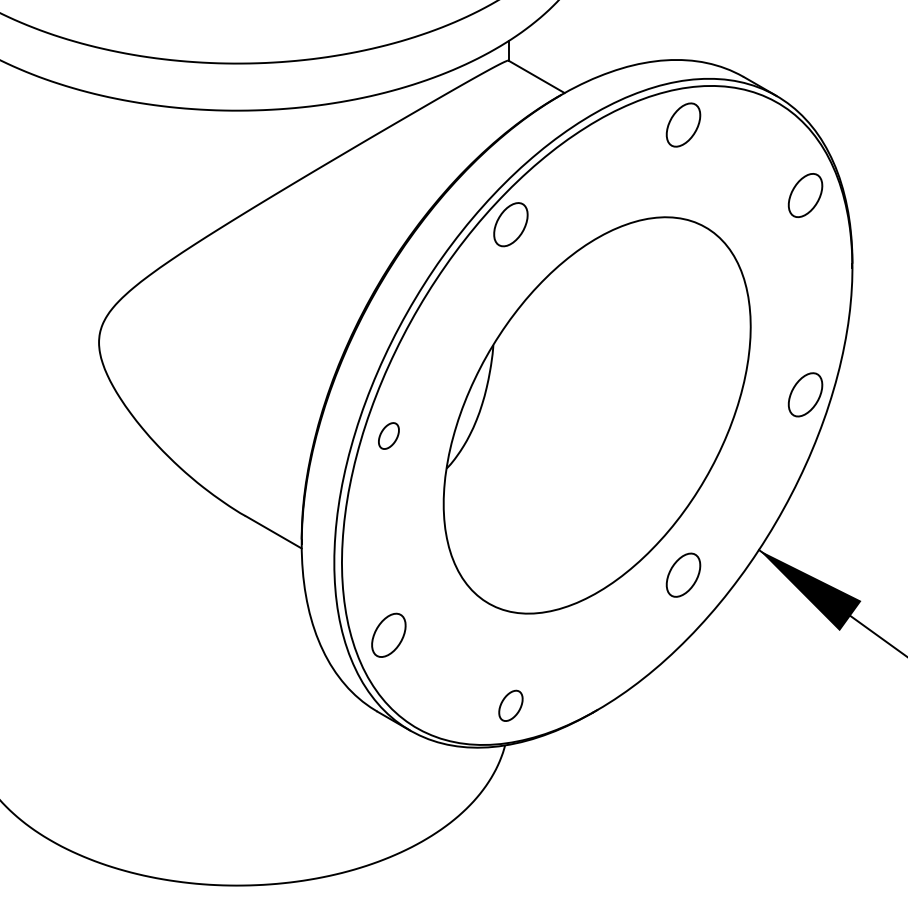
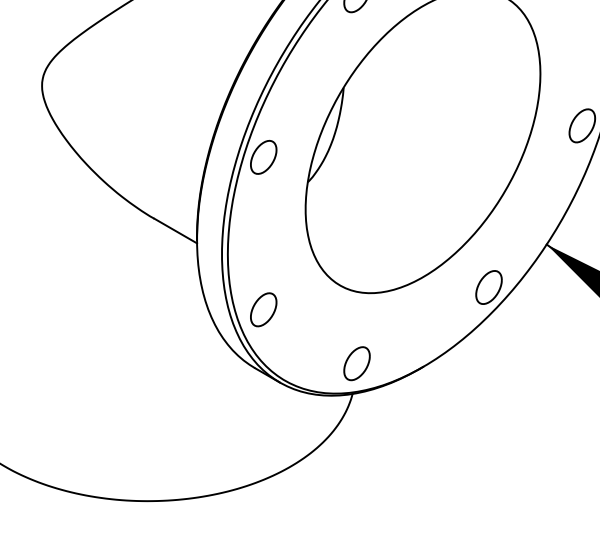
part: (388, 435) -> (263, 156), size x1.67
part: (683, 574) -> (489, 286), moved
part: (510, 705) -> (356, 363), size x1.43

